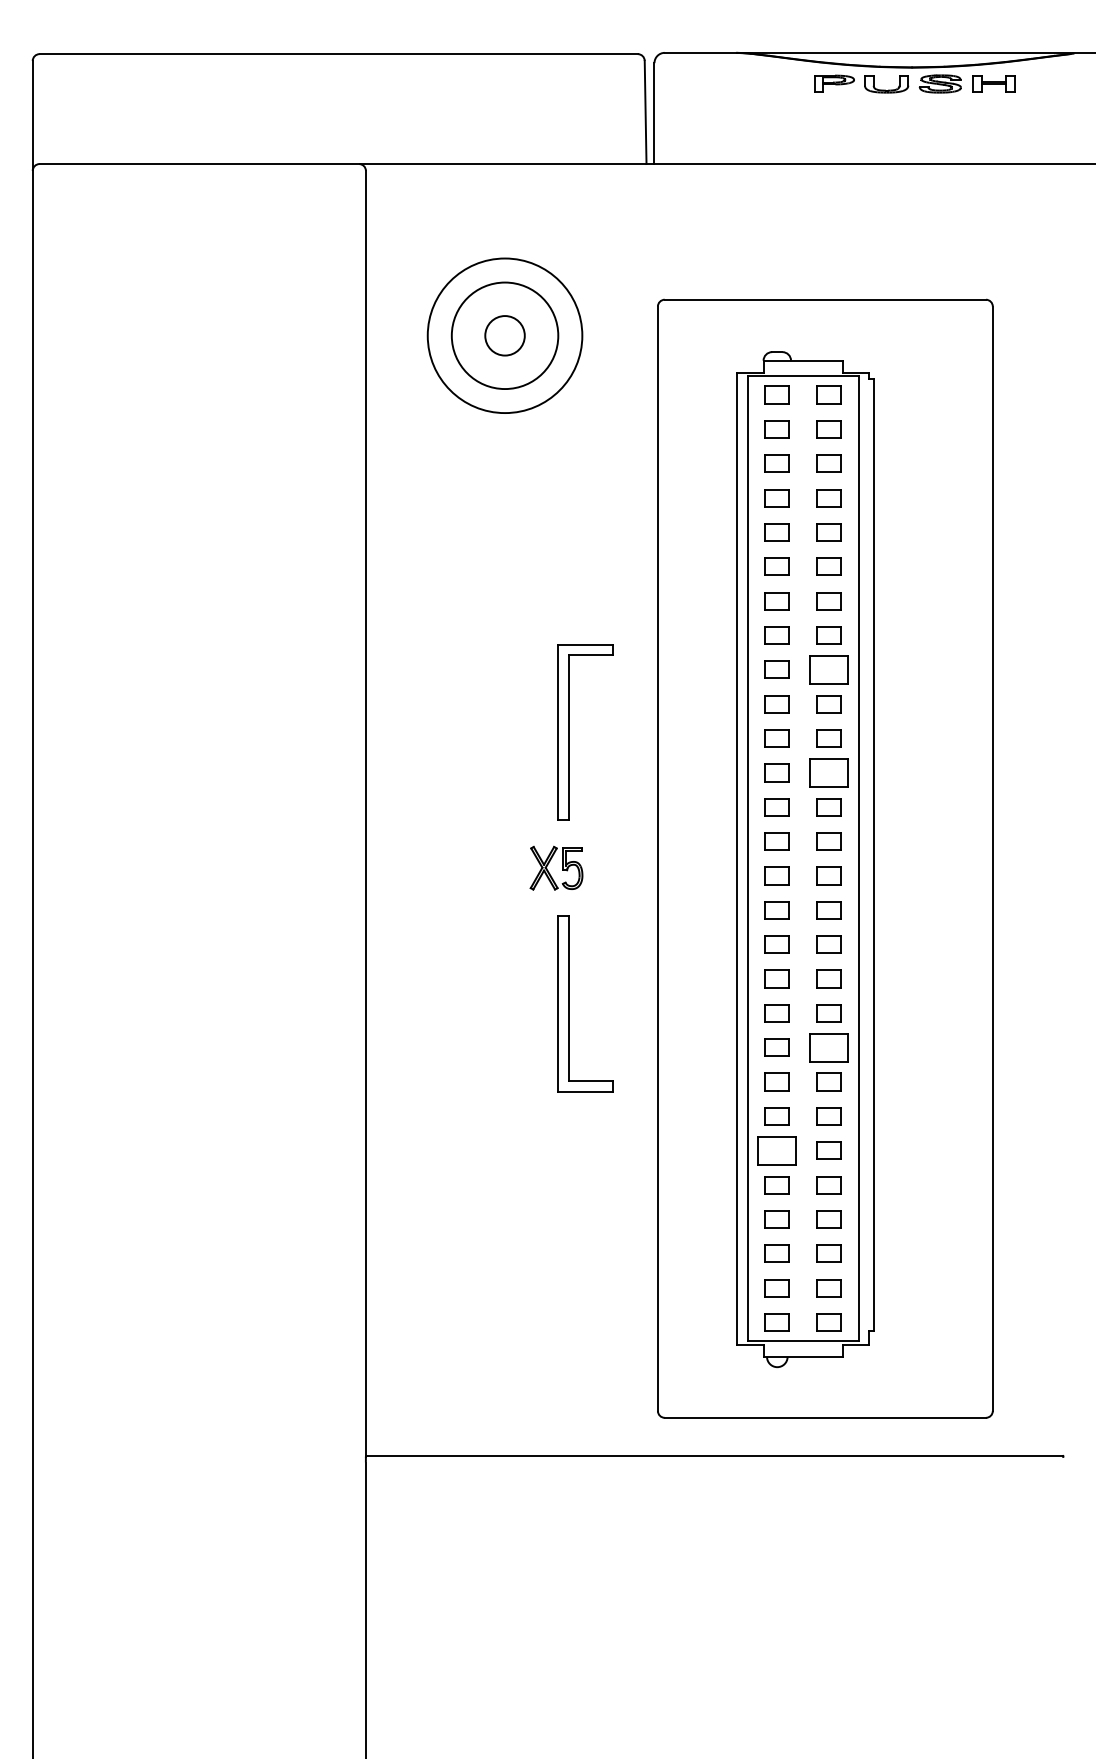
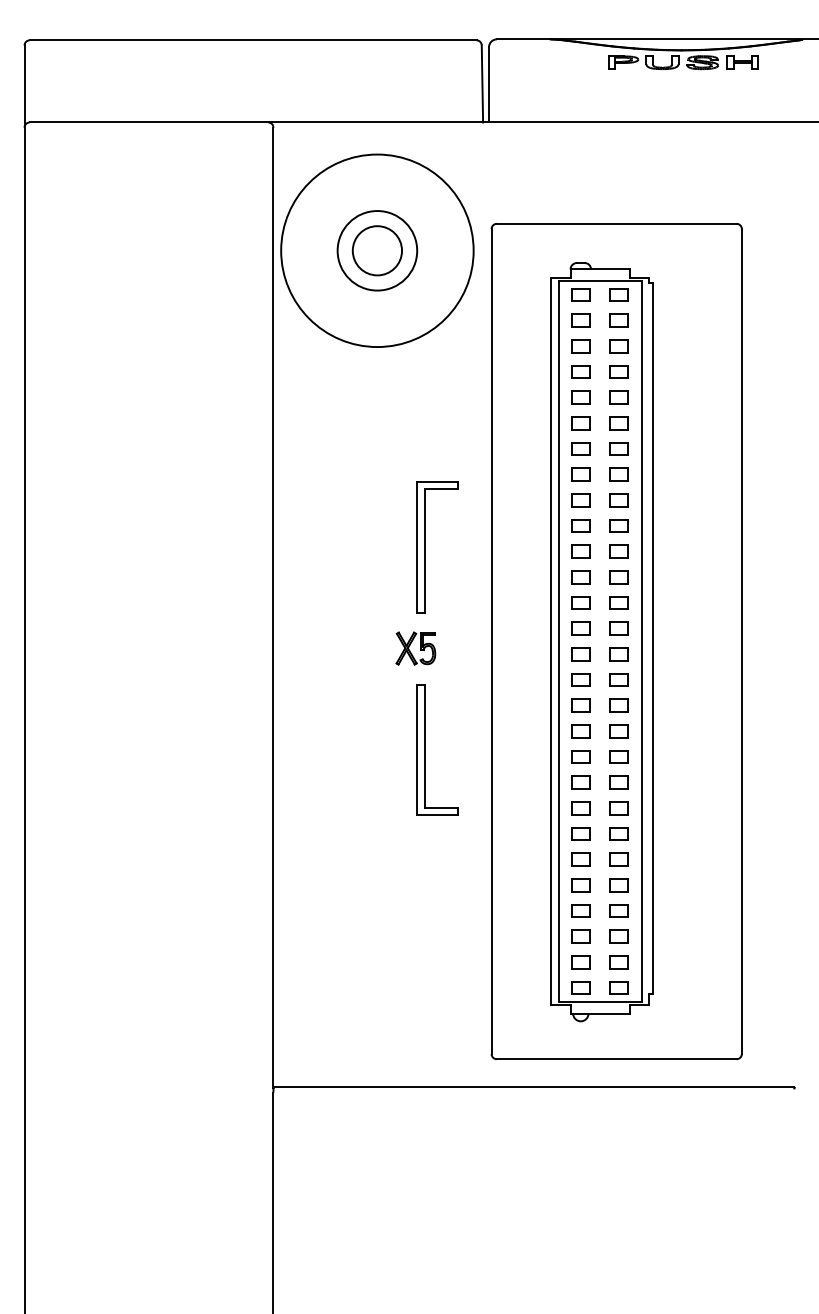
circle: (505, 335) -> (377, 250), size x1.67
circle: (505, 335) -> (377, 250), size x1.67
part: (827, 670) -> (618, 500), size x0.62
part: (827, 773) -> (618, 577), size x0.62
part: (827, 1047) -> (618, 782), size x0.62
part: (776, 1150) -> (580, 859), size x0.62

